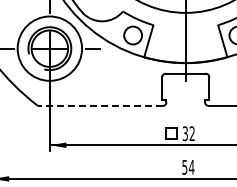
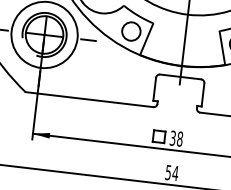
line: (99, 105) -> (88, 99), dashed -> solid
text: (191, 133) -> (179, 138), 32 -> 38

